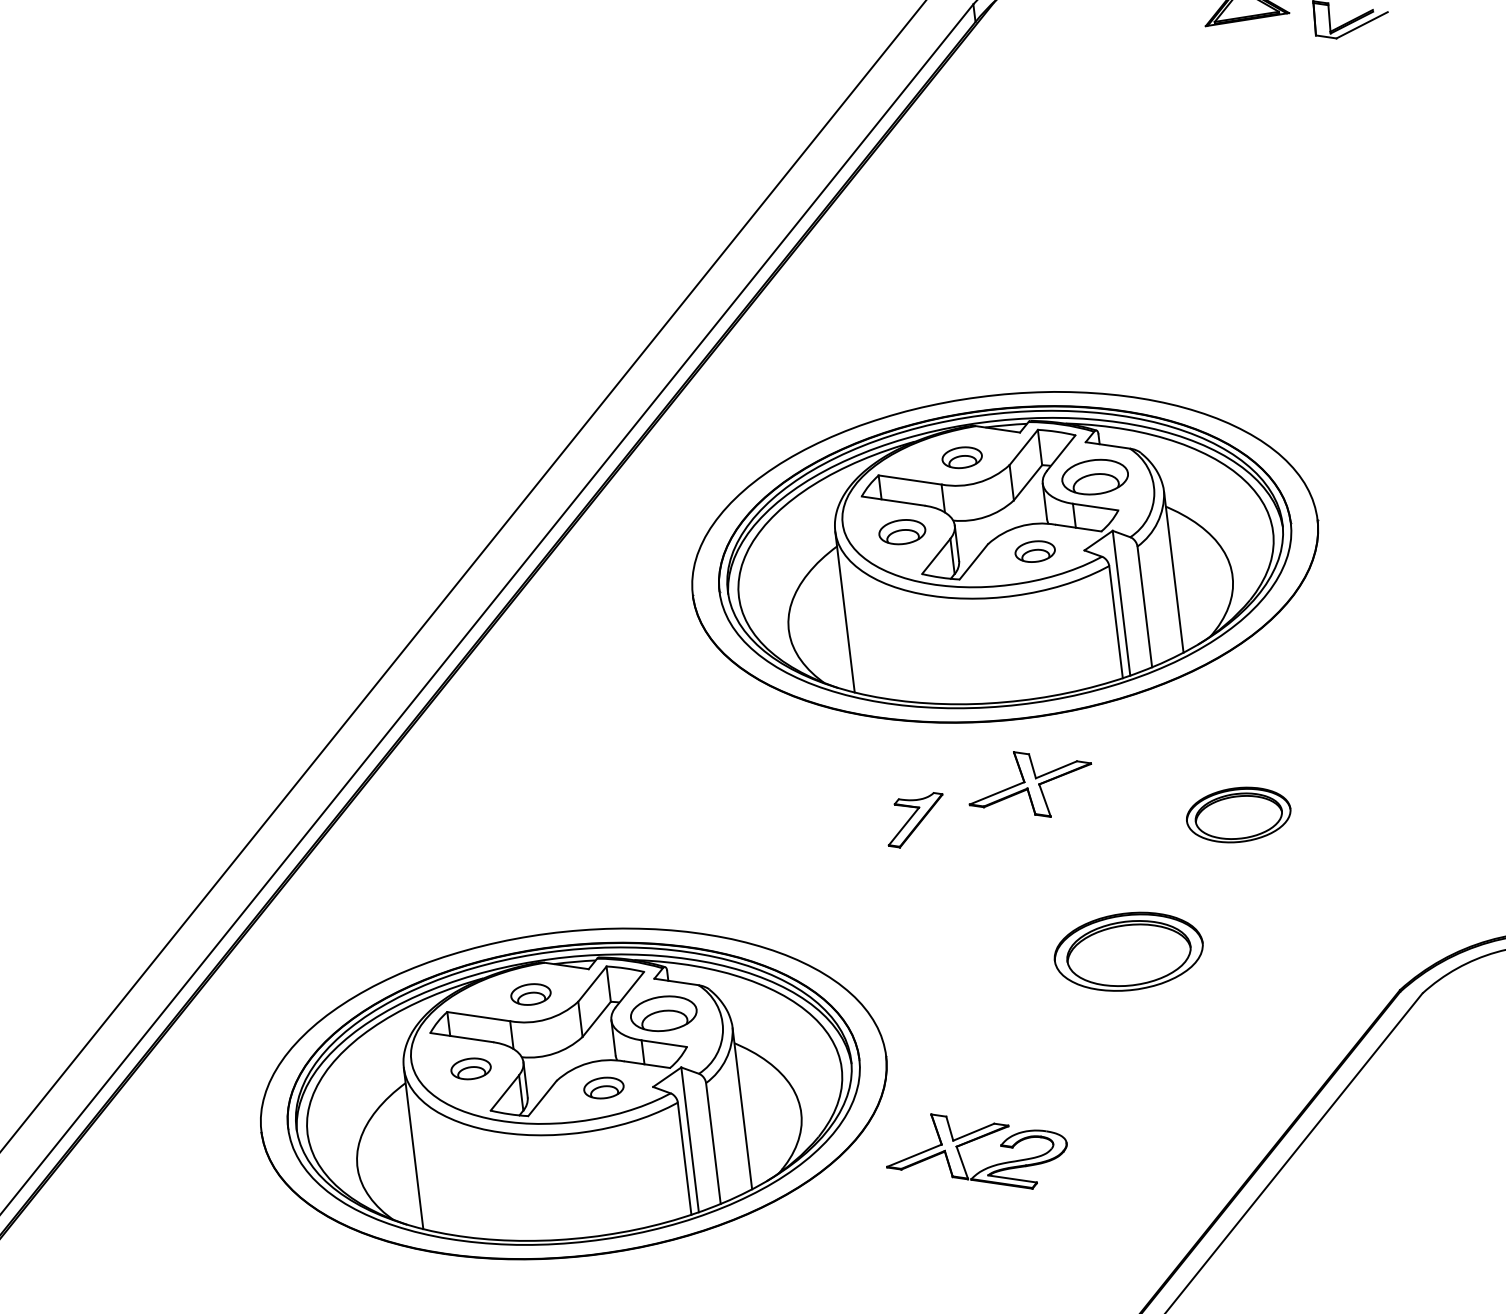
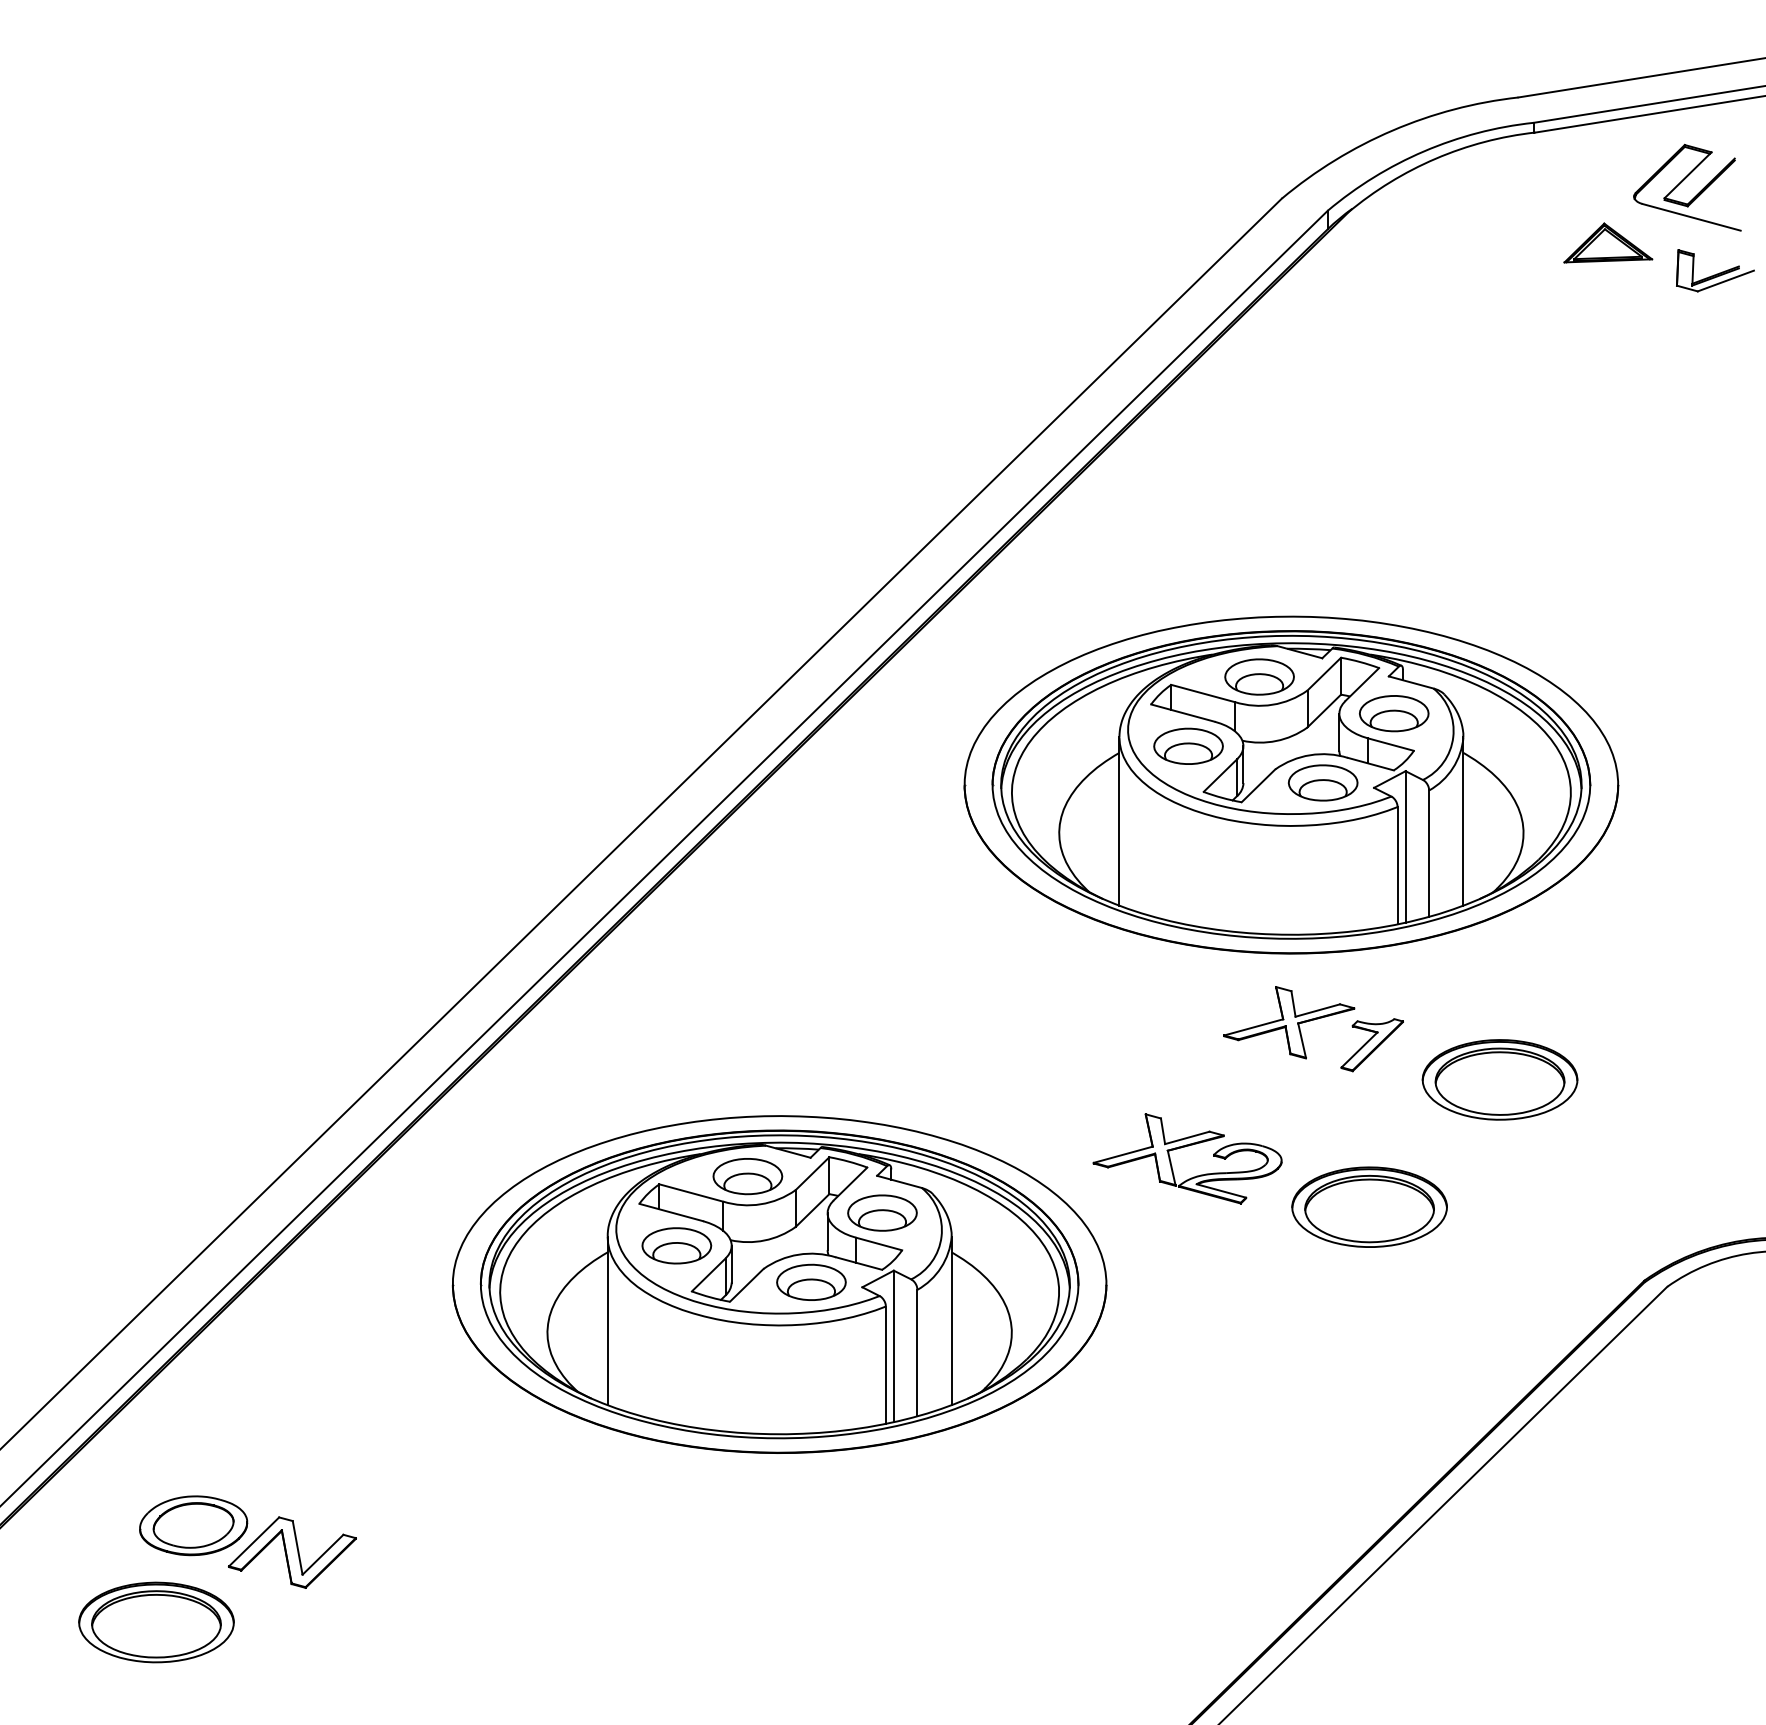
part: (962, 457) -> (1259, 676), size x1.67
part: (902, 531) -> (1188, 745), size x1.43
part: (1034, 551) -> (1322, 782), size x1.67
part: (1238, 814) -> (1499, 1079), size x1.43
part: (914, 820) -> (1371, 1045), moved
part: (530, 994) -> (747, 1176), size x1.67
part: (470, 1068) -> (676, 1245), size x1.67
part: (603, 1087) -> (811, 1281), size x1.67
part: (973, 1141) -> (1185, 1147), moved

